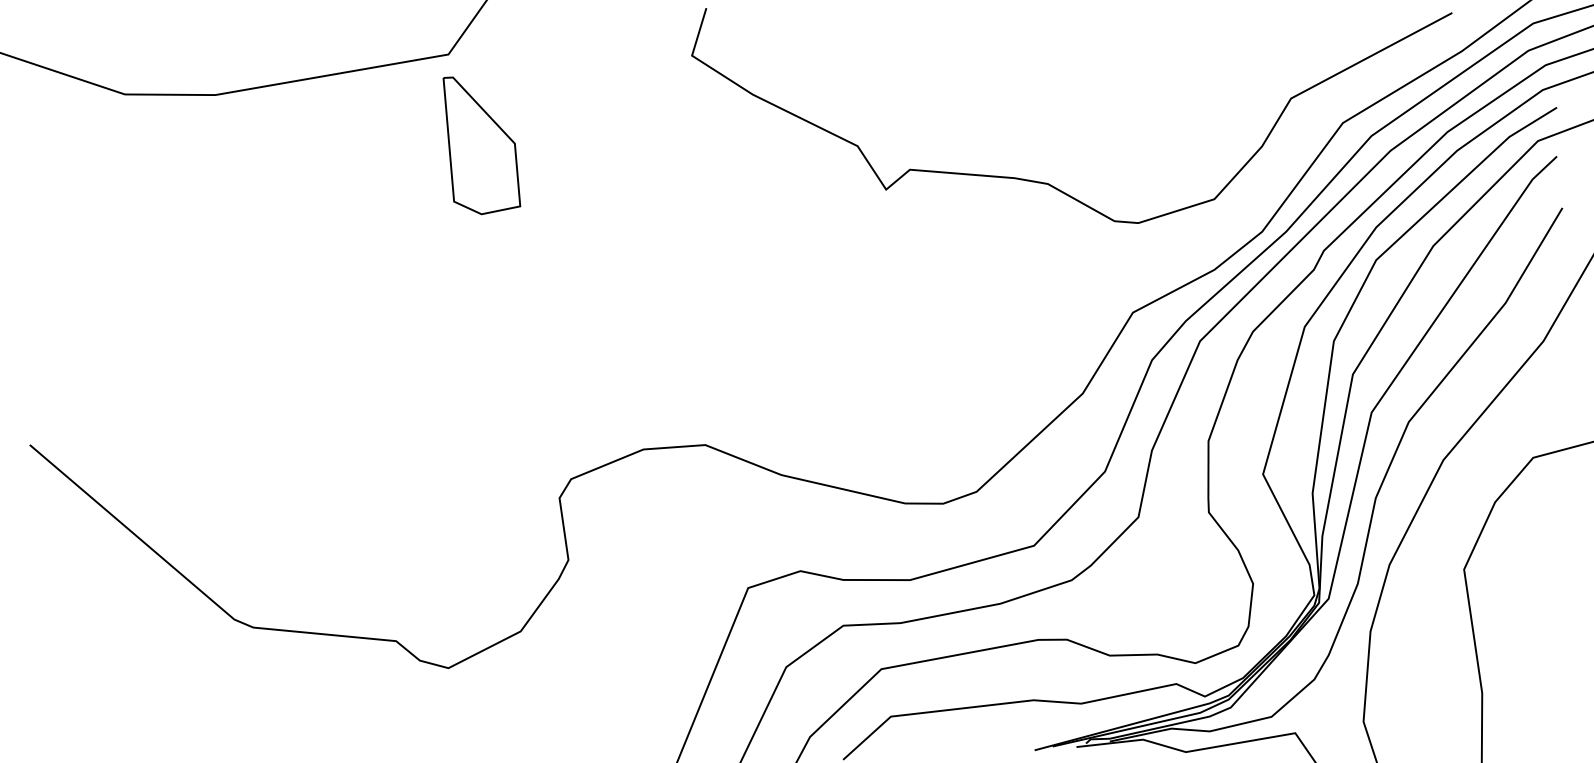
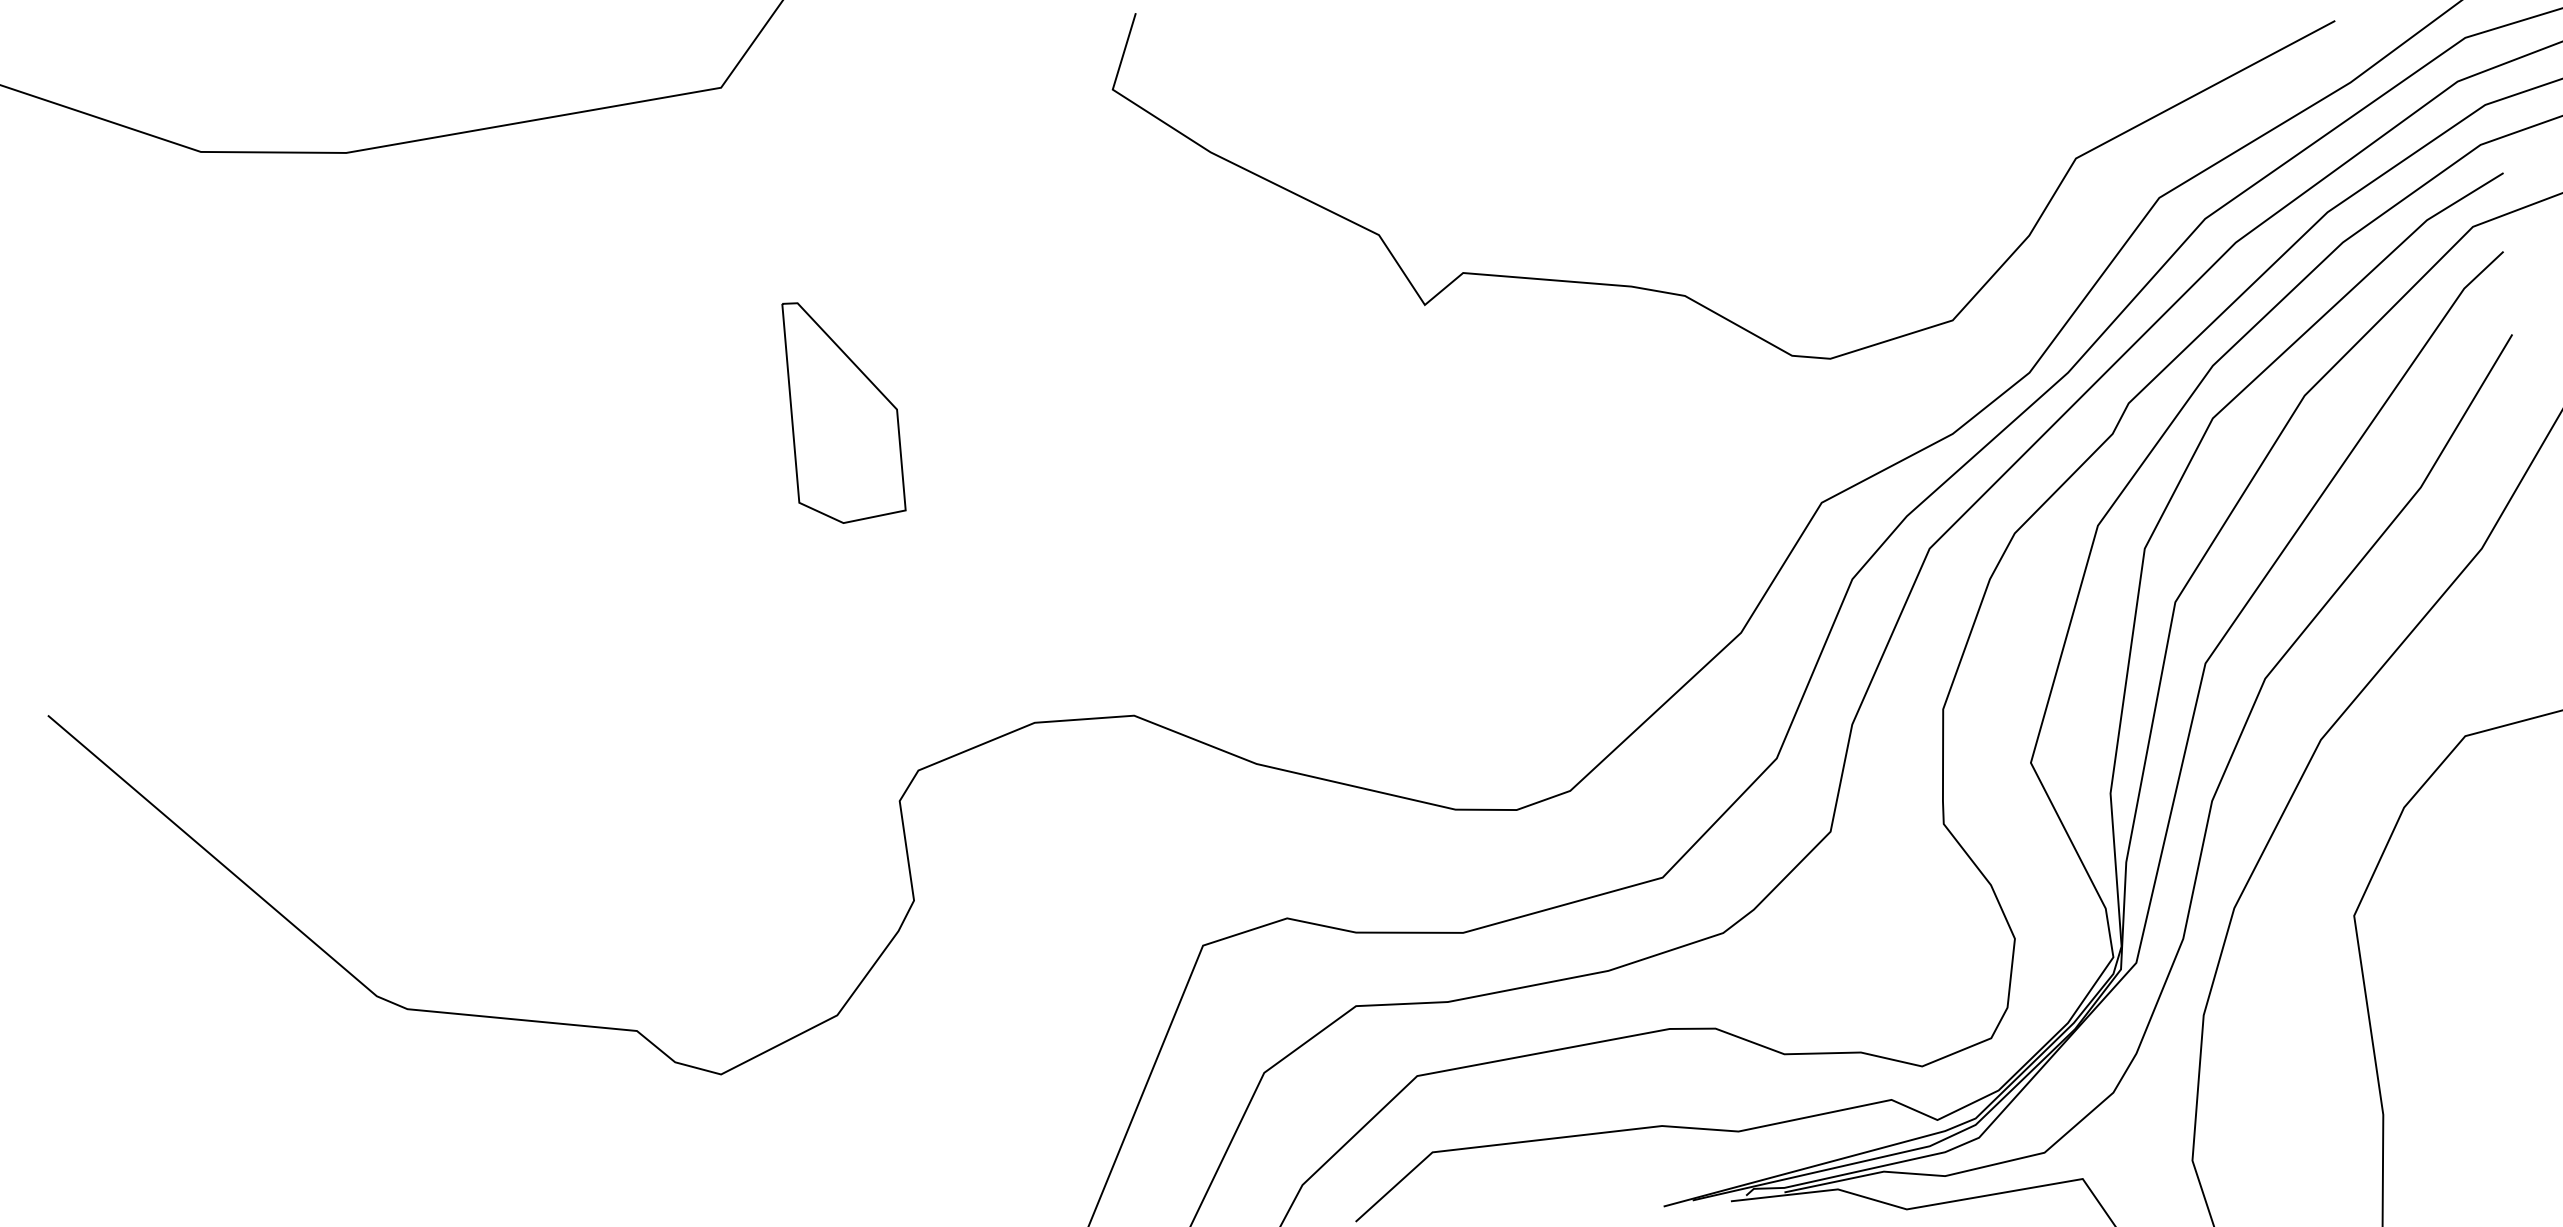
part: (481, 145) -> (843, 412), moved

